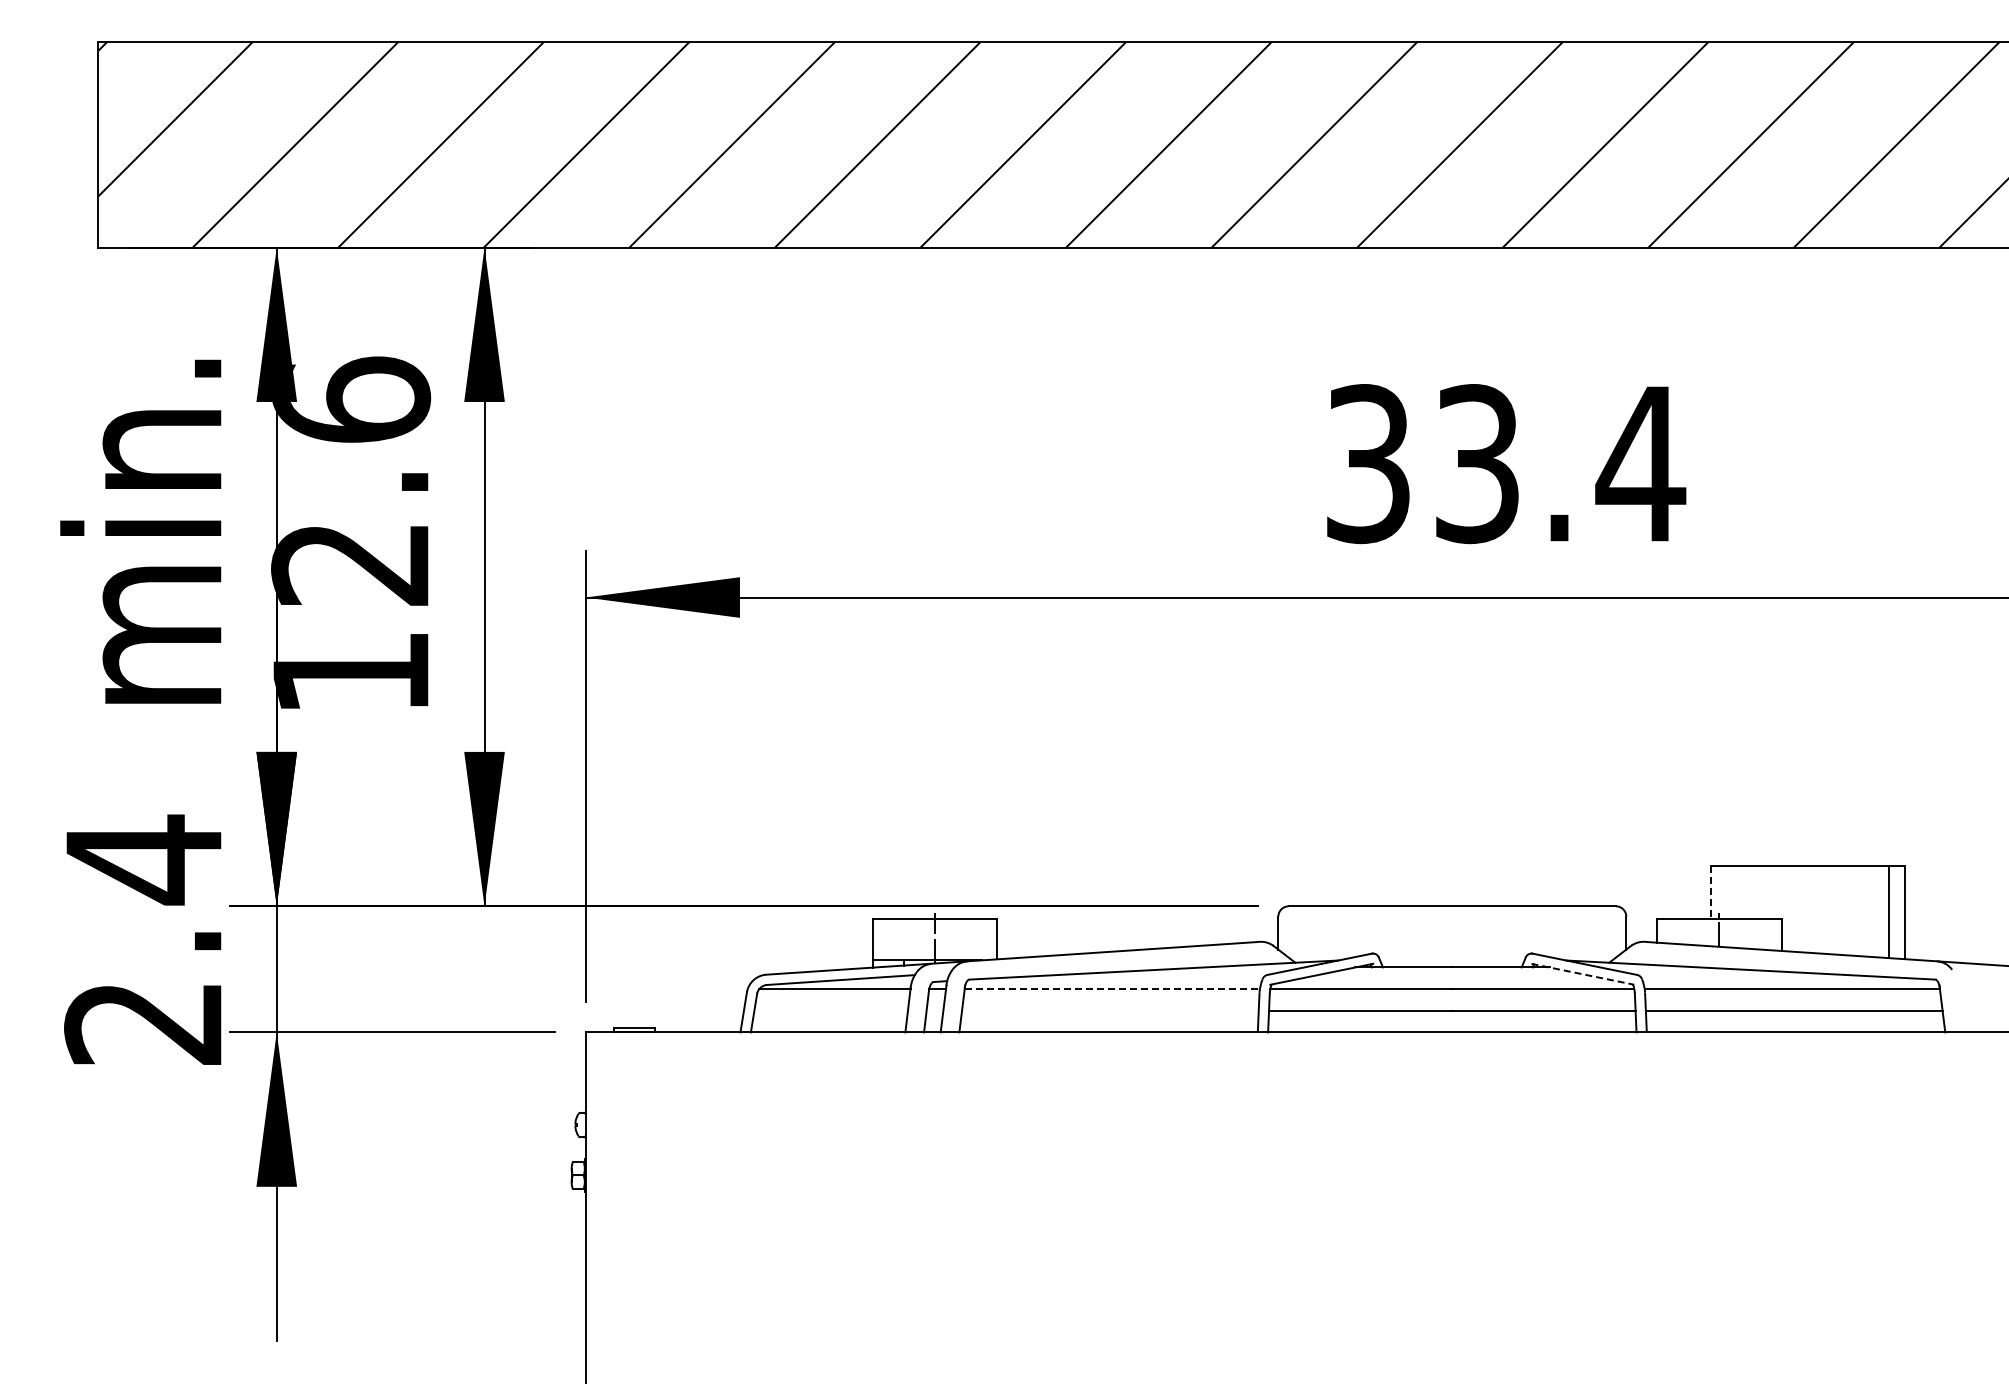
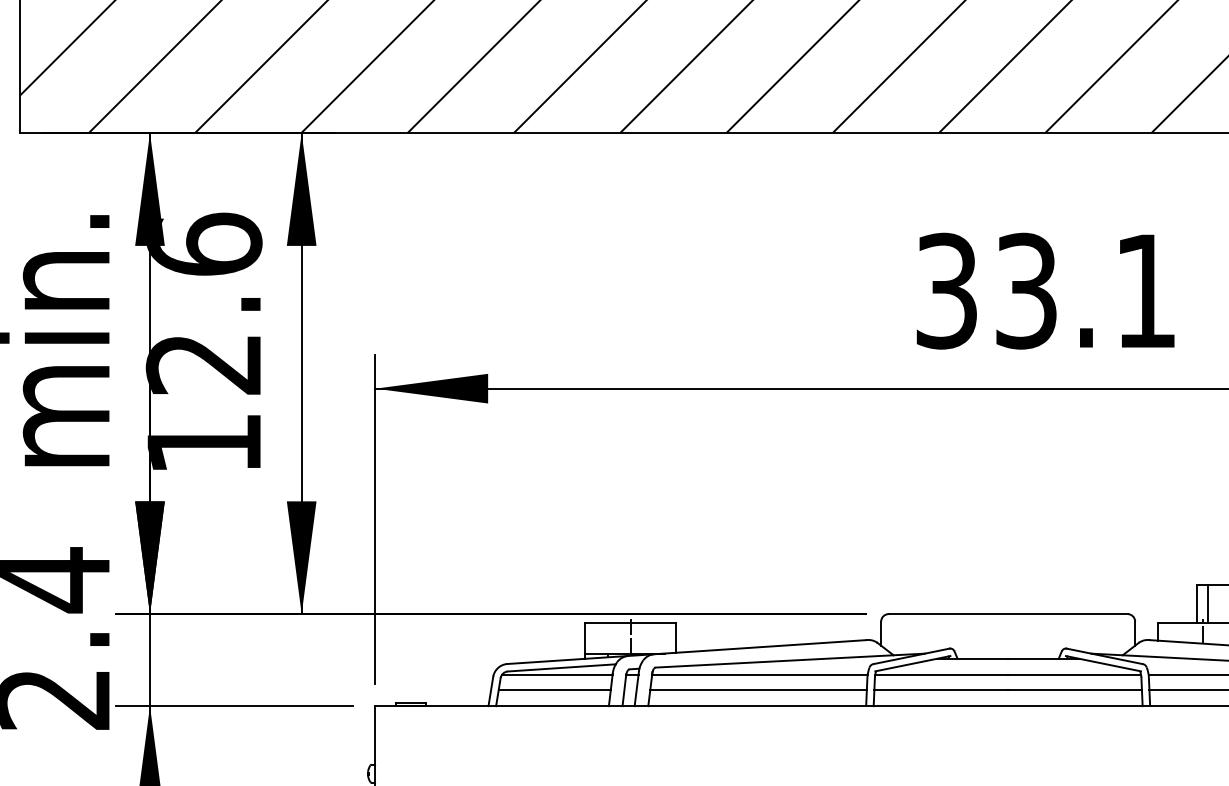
text: (1640, 463) -> (1145, 290), 33.4 -> 33.1
line: (1726, 892) -> (1208, 603), added
line: (1711, 893) -> (1197, 604), dashed -> solid
line: (1583, 974) -> (1103, 663), dashed -> solid
line: (1112, 989) -> (760, 674), dashed -> solid
line: (830, 1010) -> (554, 690), added
line: (1110, 1010) -> (758, 690), added

